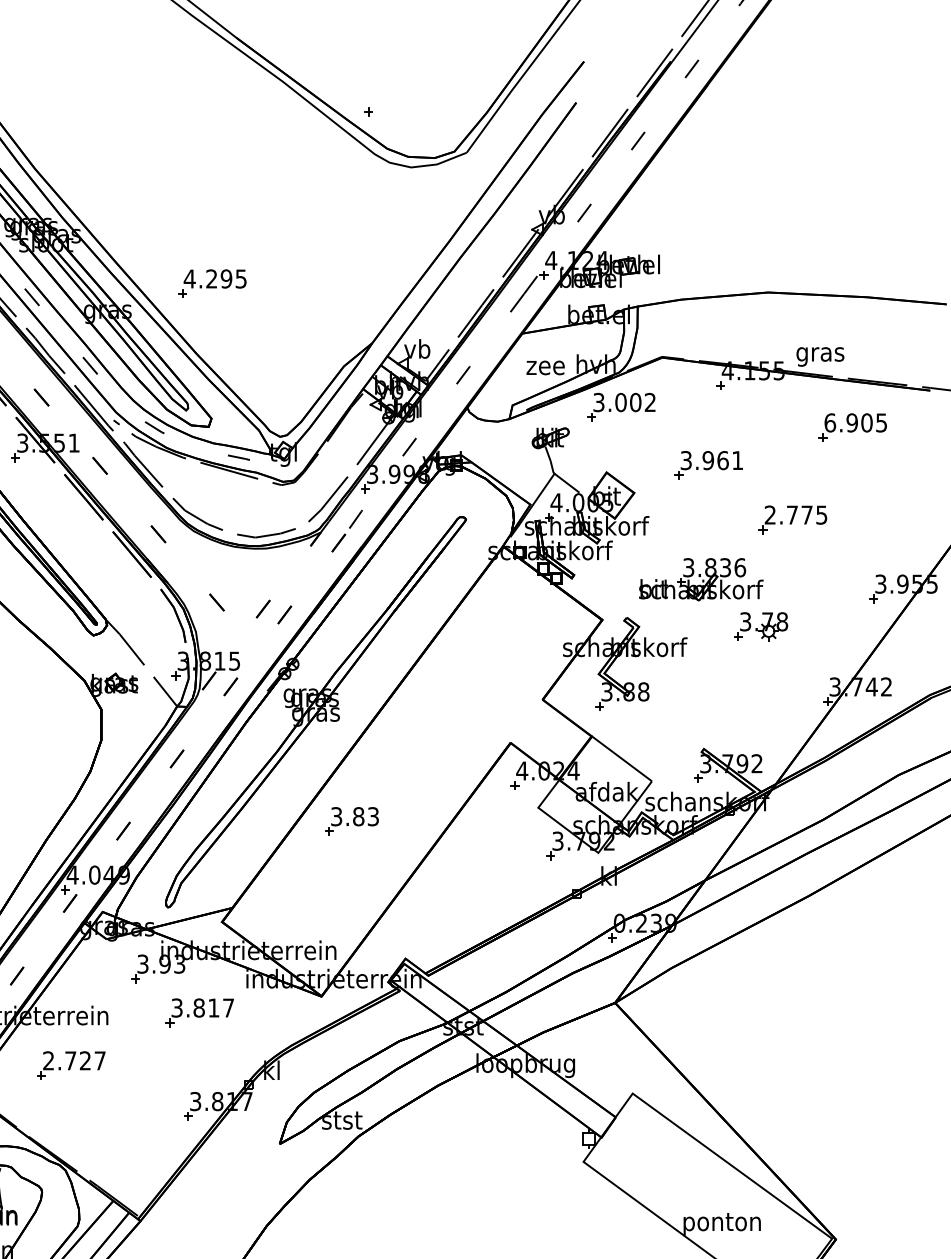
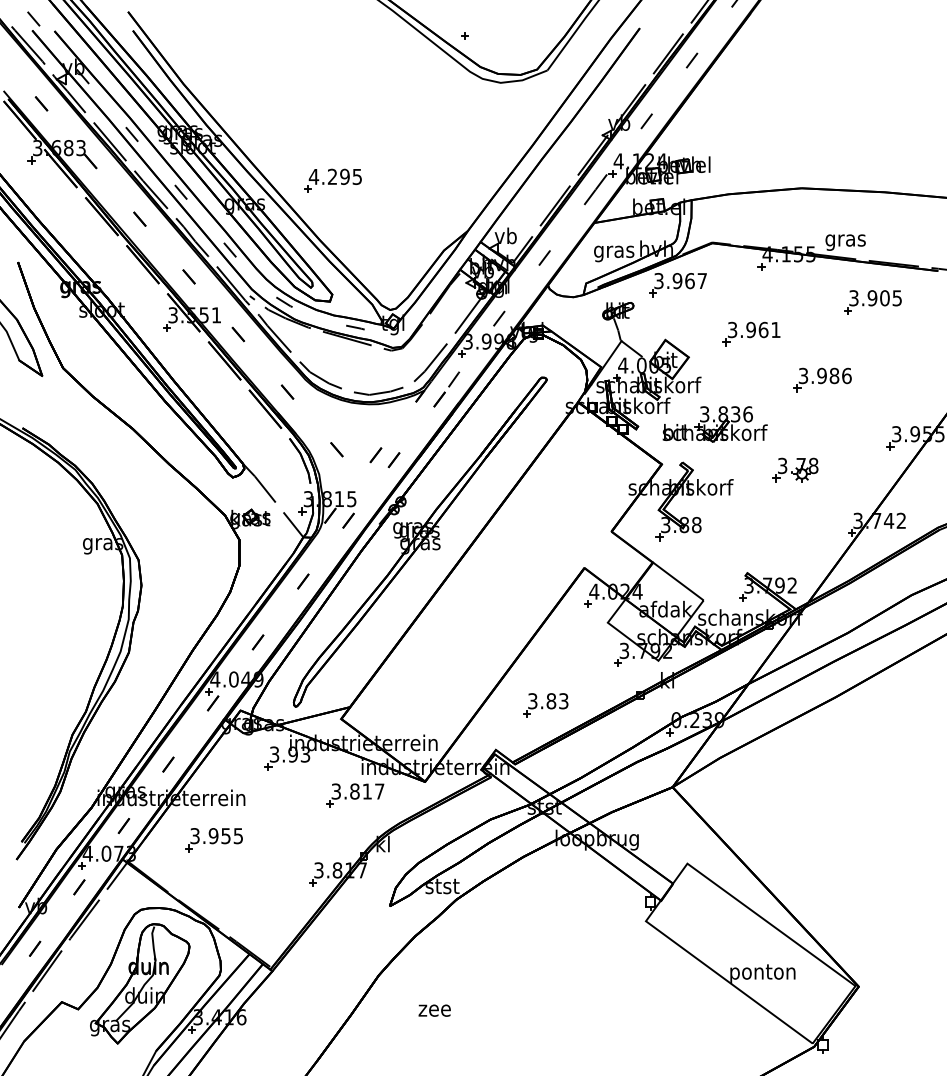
text: (546, 369) -> (614, 253), zee -> gras
text: (635, 403) -> (689, 281), 3.002 -> 3.967
text: (829, 423) -> (853, 298), 6.905 -> 3.905
text: (795, 514) -> (824, 375), 2.775 -> 3.986
part: (700, 579) -> (714, 424), moved
part: (351, 821) -> (545, 705), moved
part: (199, 1012) -> (355, 795), moved
text: (74, 1061) -> (216, 836), 2.727 -> 3.955

